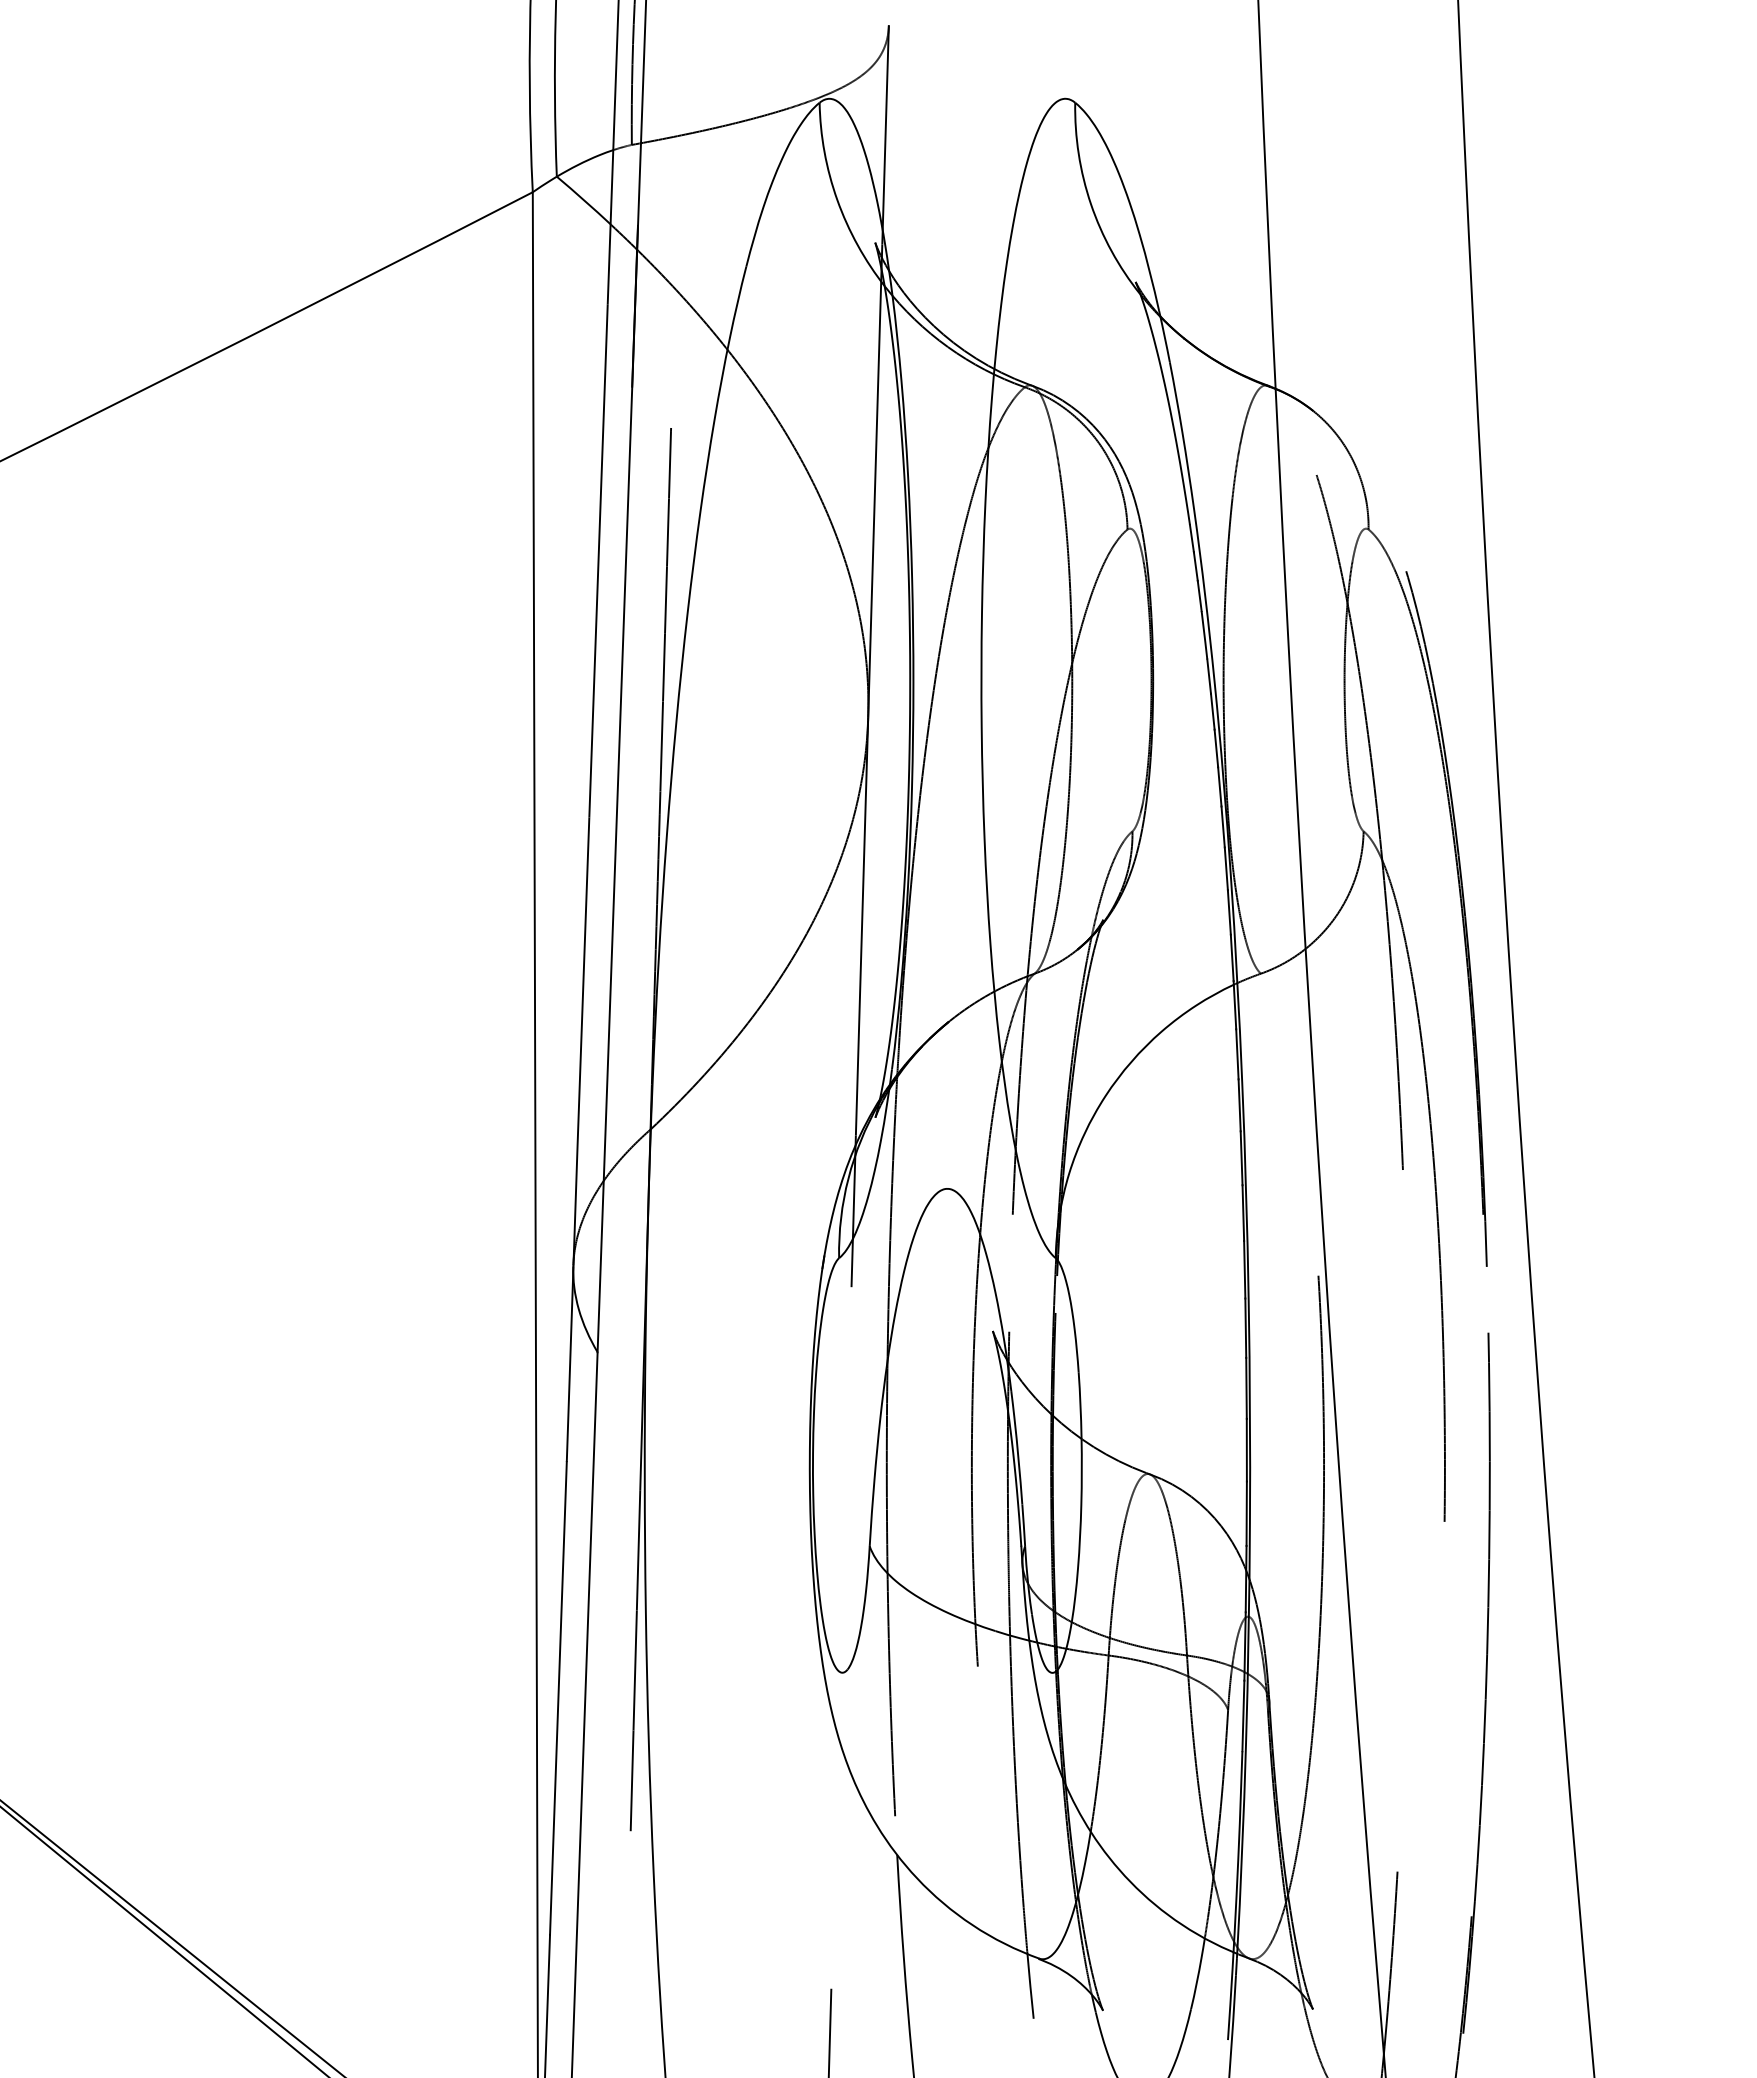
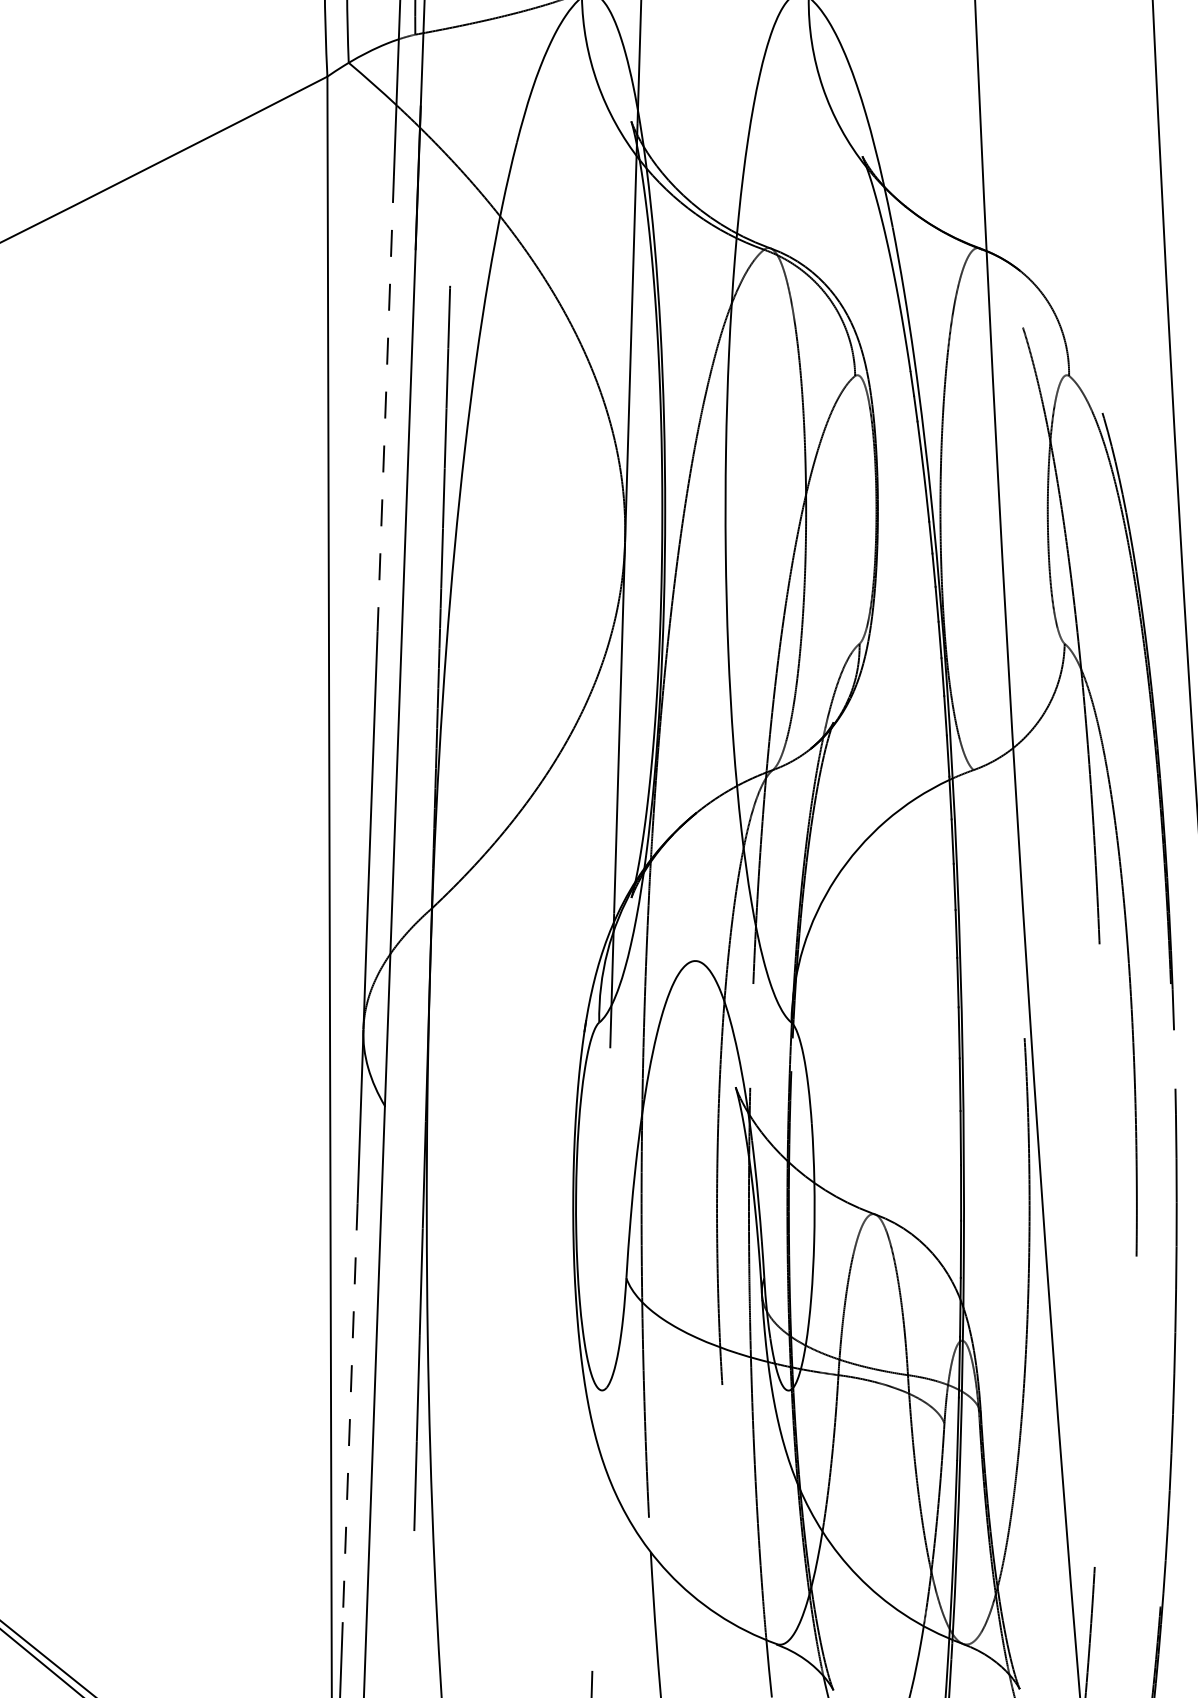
line: (598, 560) -> (385, 403), solid -> dashed
line: (558, 1698) -> (350, 1413), solid -> dashed

